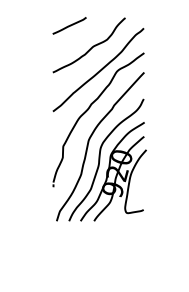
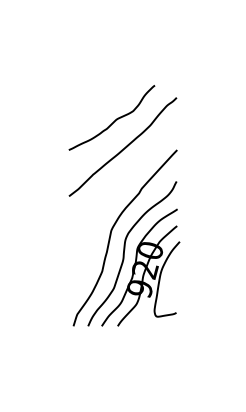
line: (69, 25) -> (88, 94), removed
part: (88, 110) -> (111, 194), removed

